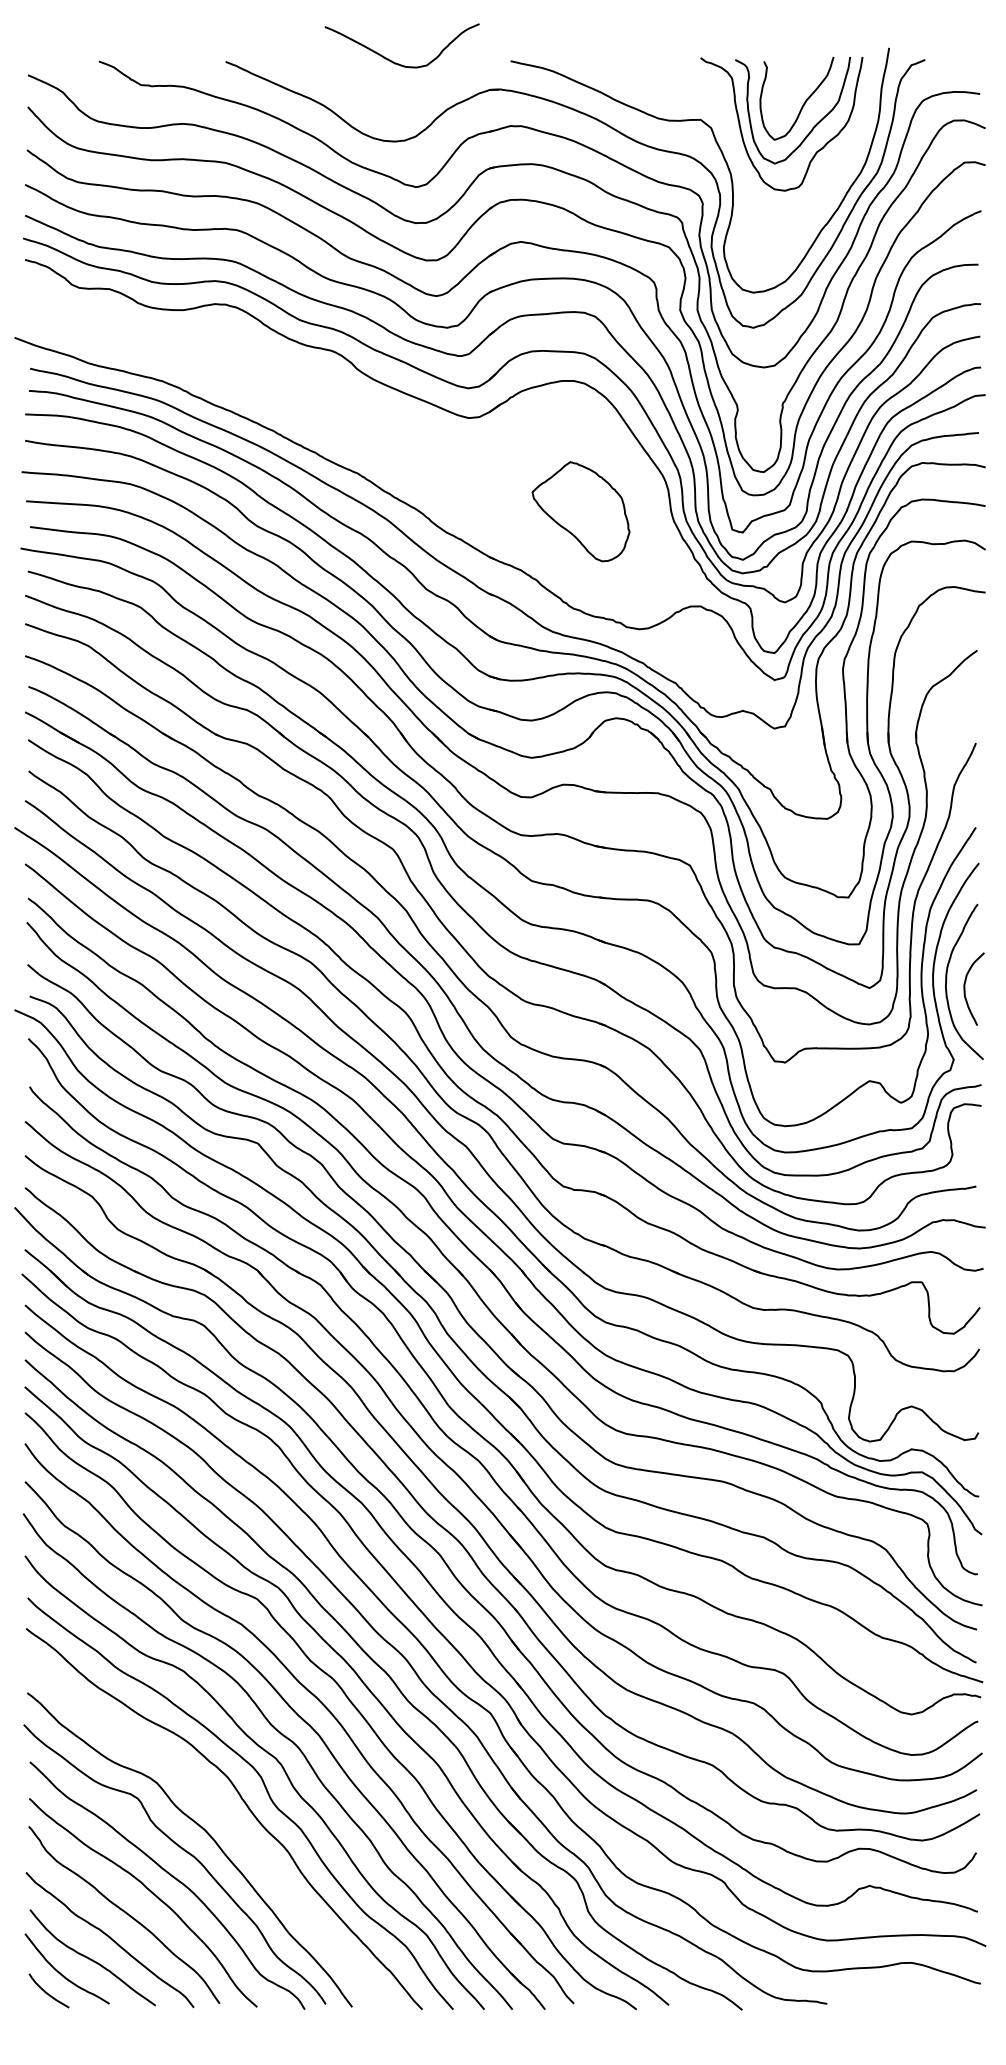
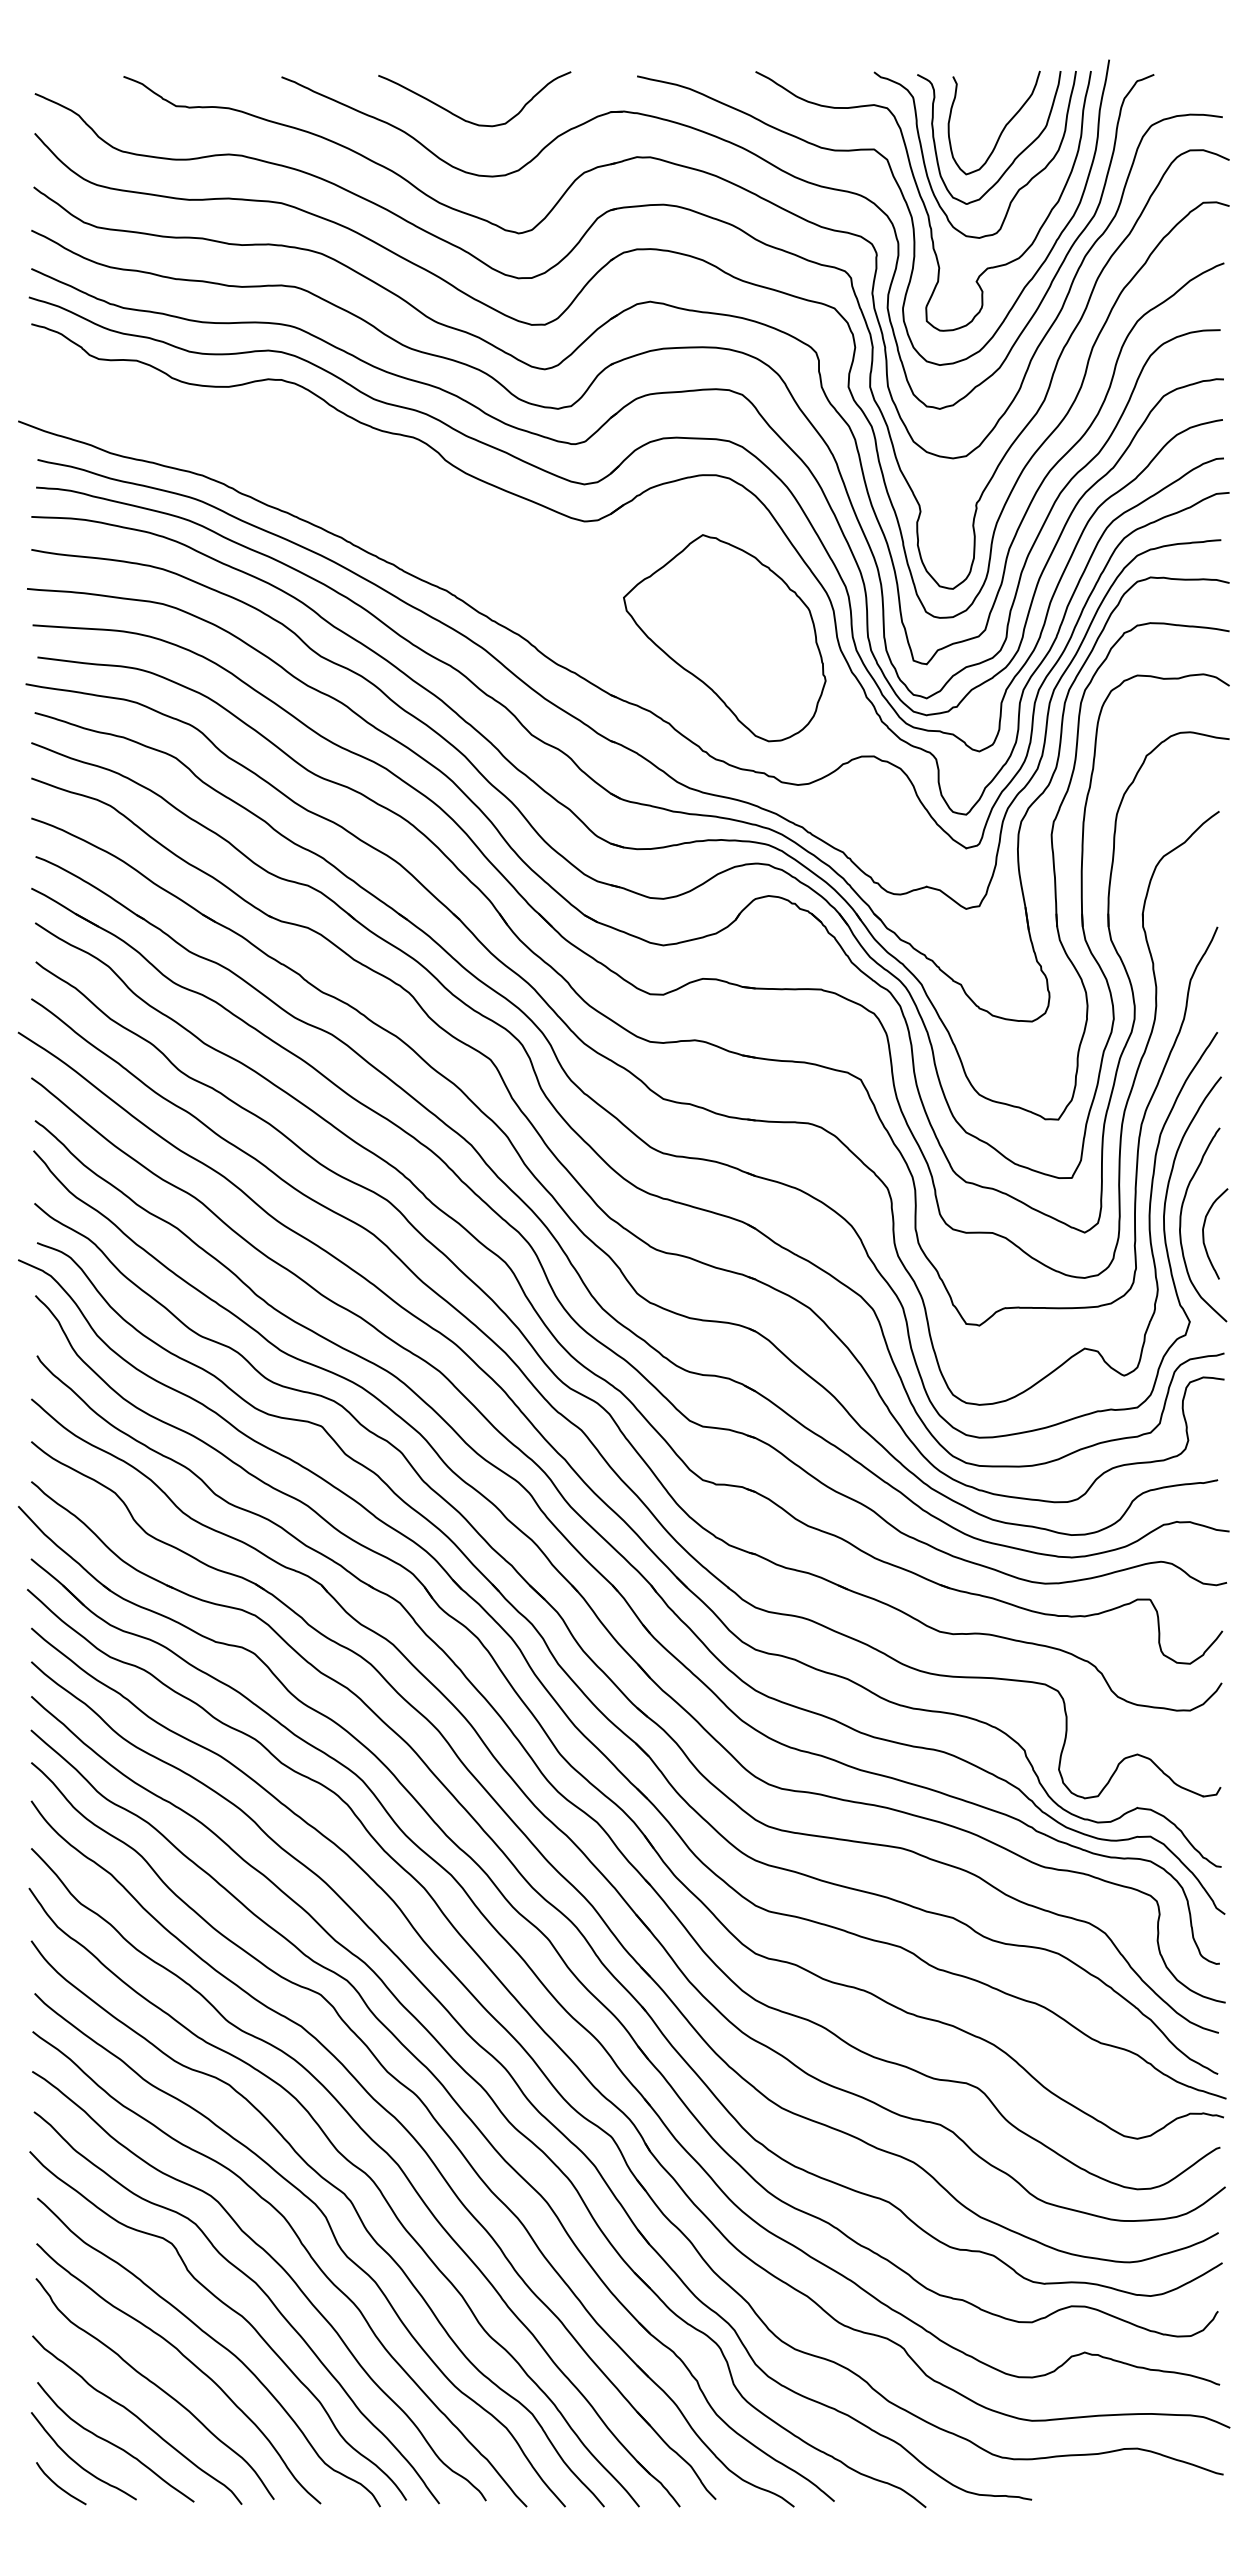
curve: (397, 62) -> (468, 120), moved
curve: (740, 161) -> (923, 201), added
part: (580, 511) -> (724, 638), size x1.67
curve: (224, 1816) -> (279, 2266), added

